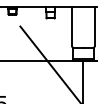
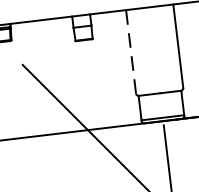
line: (72, 26) -> (131, 51), solid -> dashed

